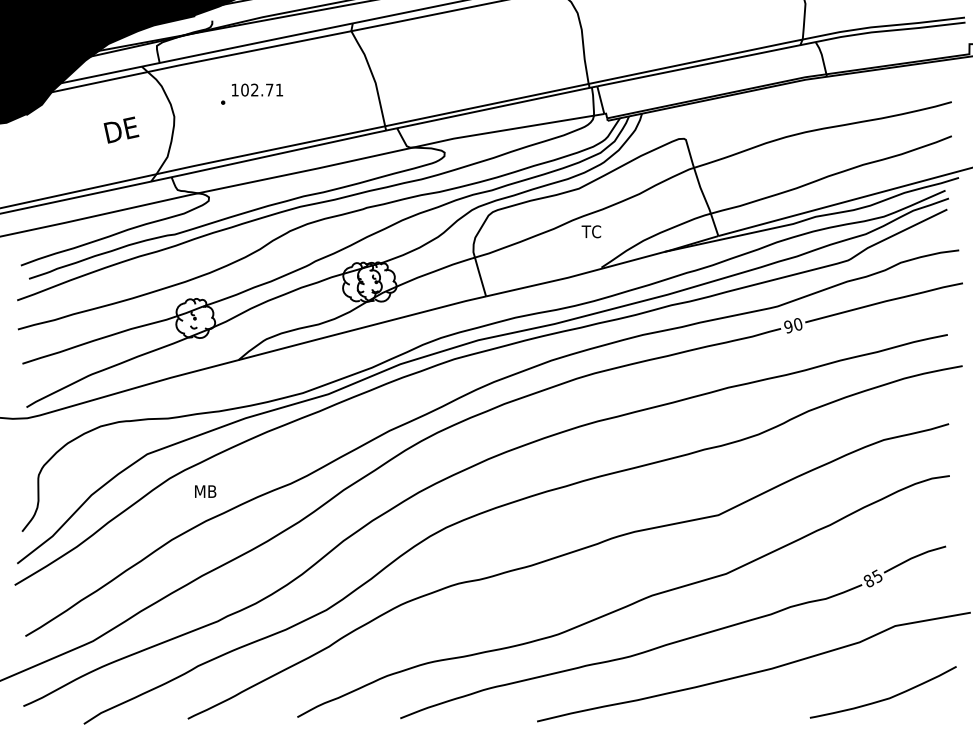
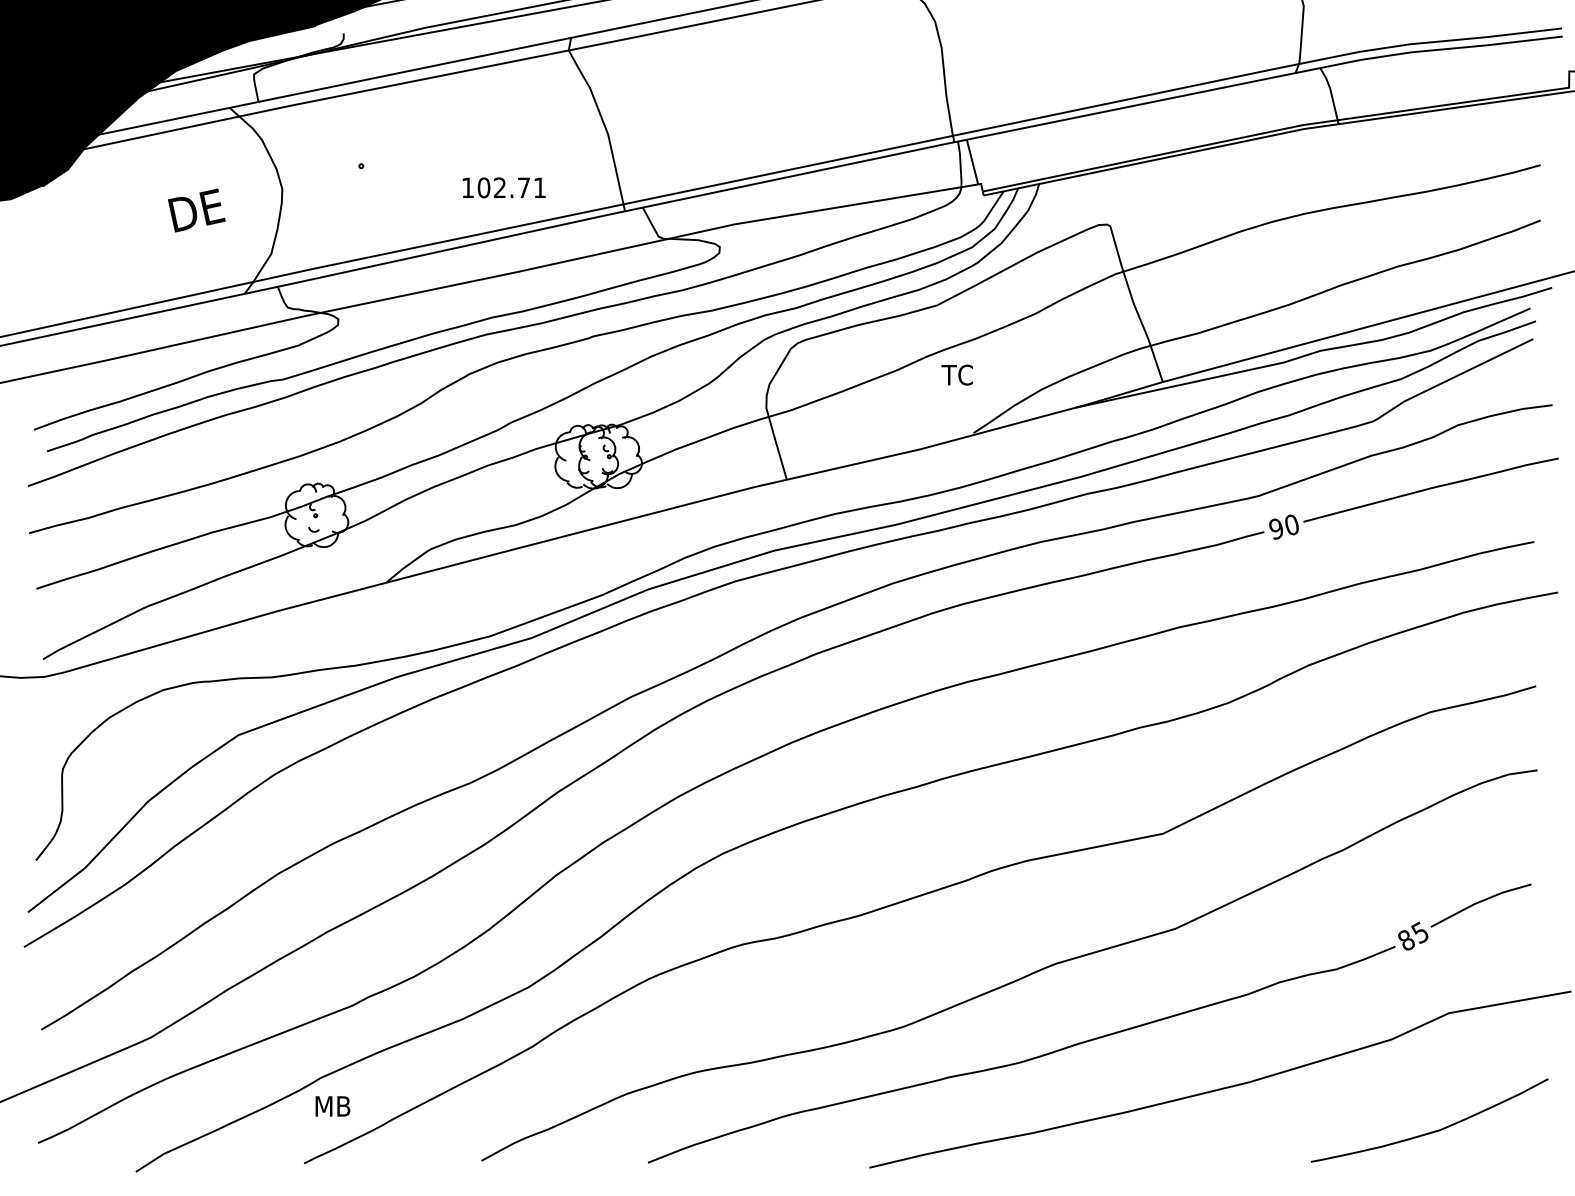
text: (257, 89) -> (504, 186), moved
text: (205, 491) -> (332, 1106), moved

